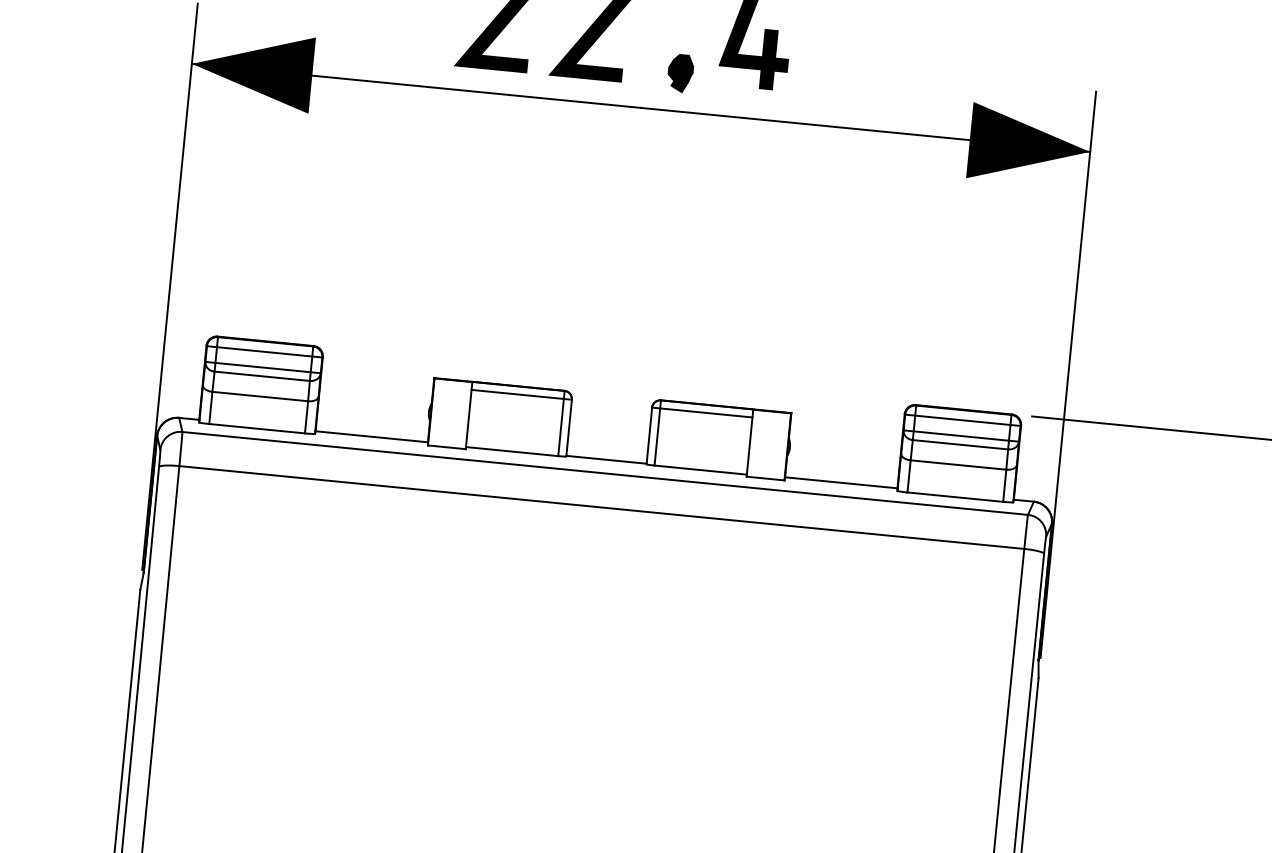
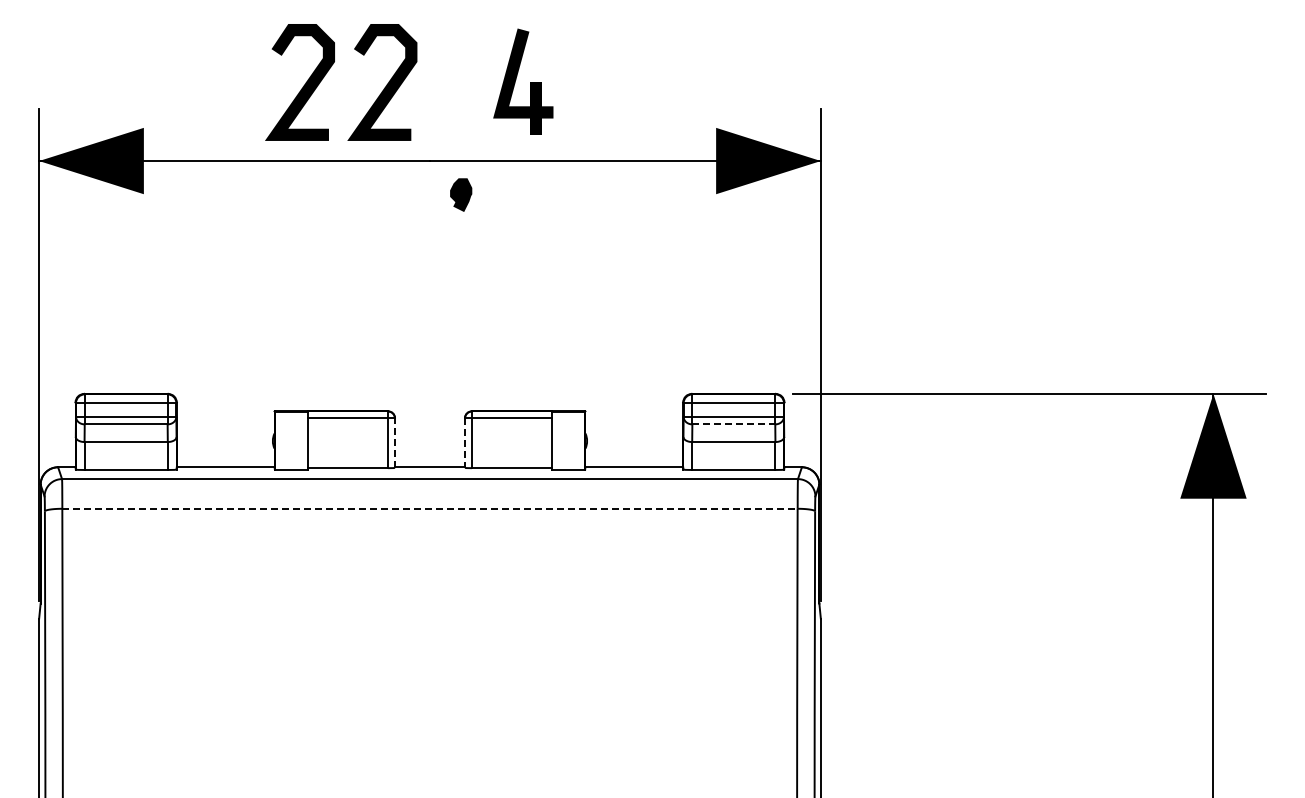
part: (681, 72) -> (461, 194), moved
line: (569, 428) -> (395, 443), solid -> dashed
line: (648, 436) -> (464, 443), solid -> dashed
line: (961, 444) -> (734, 424), solid -> dashed
line: (602, 507) -> (430, 508), solid -> dashed

